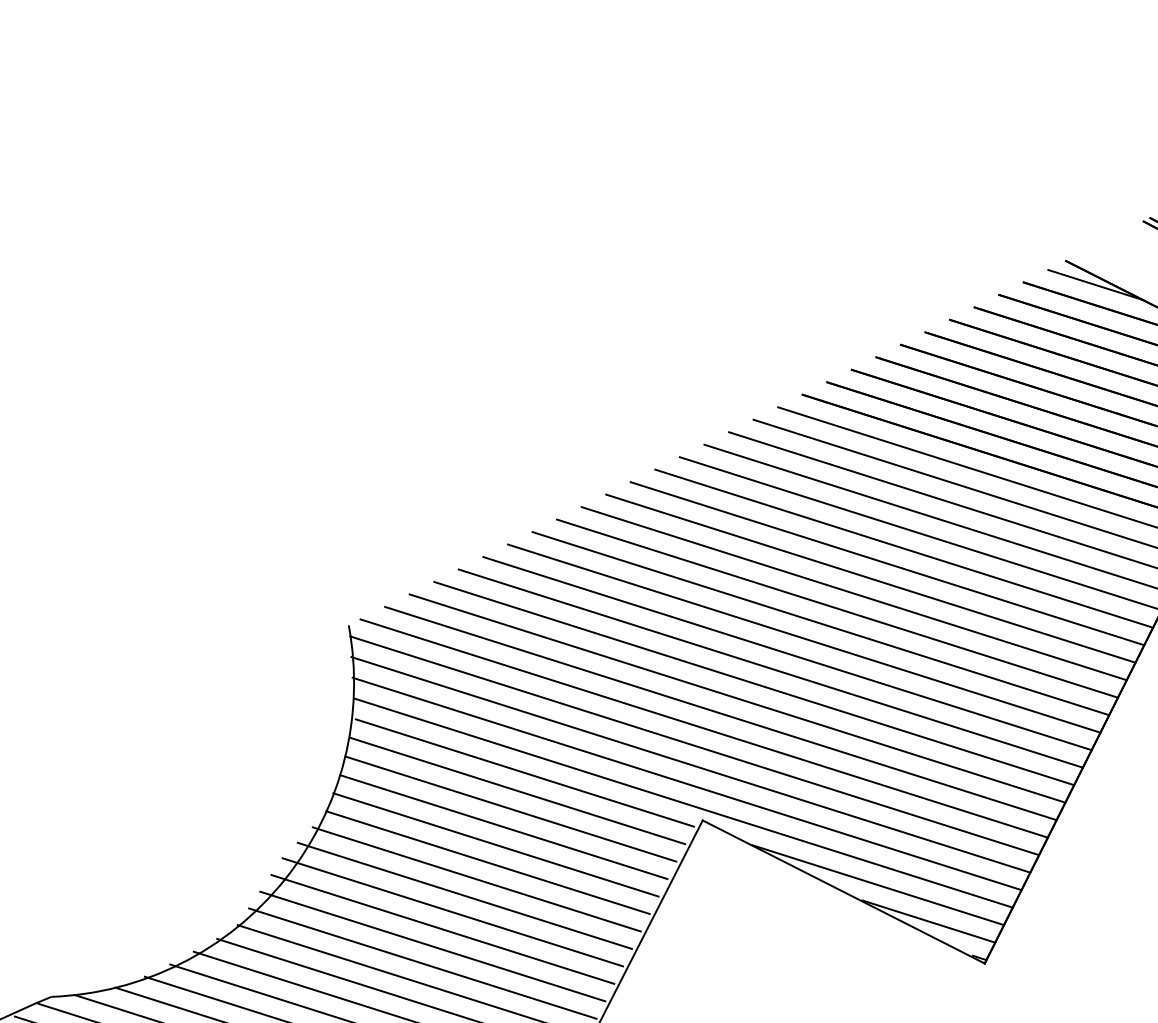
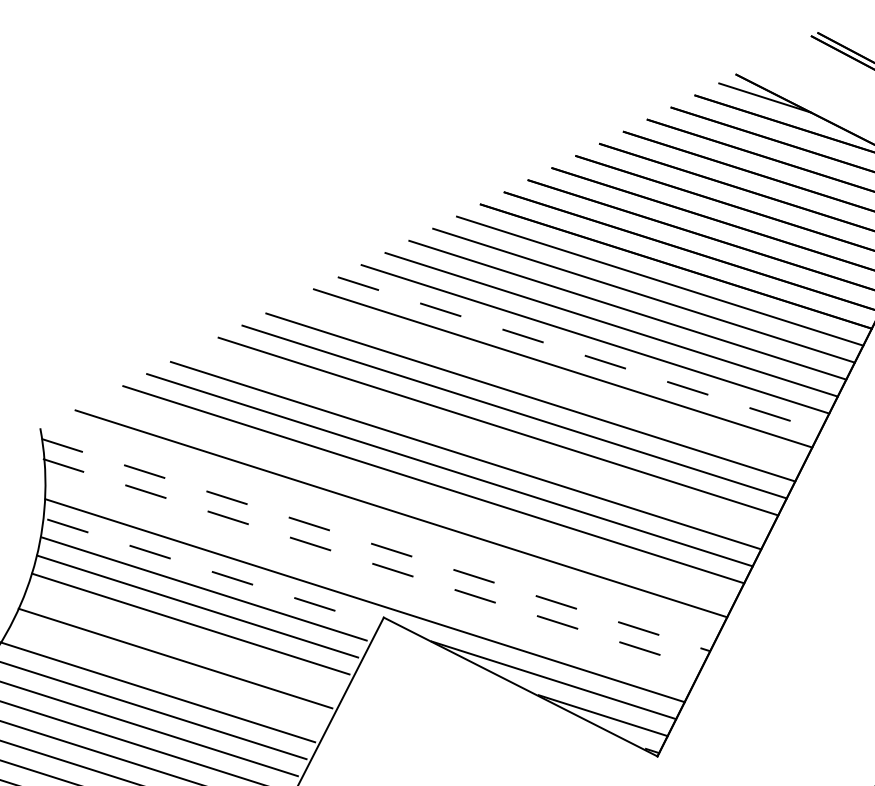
line: (904, 548) -> (579, 353), solid -> dashed
line: (870, 578) -> (546, 382), removed
line: (803, 638) -> (481, 441), removed
line: (737, 698) -> (417, 499), removed
line: (703, 728) -> (384, 528), removed
line: (695, 745) -> (376, 544), solid -> dashed
line: (691, 765) -> (372, 564), solid -> dashed
line: (525, 773) -> (211, 572), solid -> dashed
line: (686, 783) -> (368, 581), removed
line: (495, 844) -> (182, 640), removed
line: (476, 879) -> (164, 674), removed

